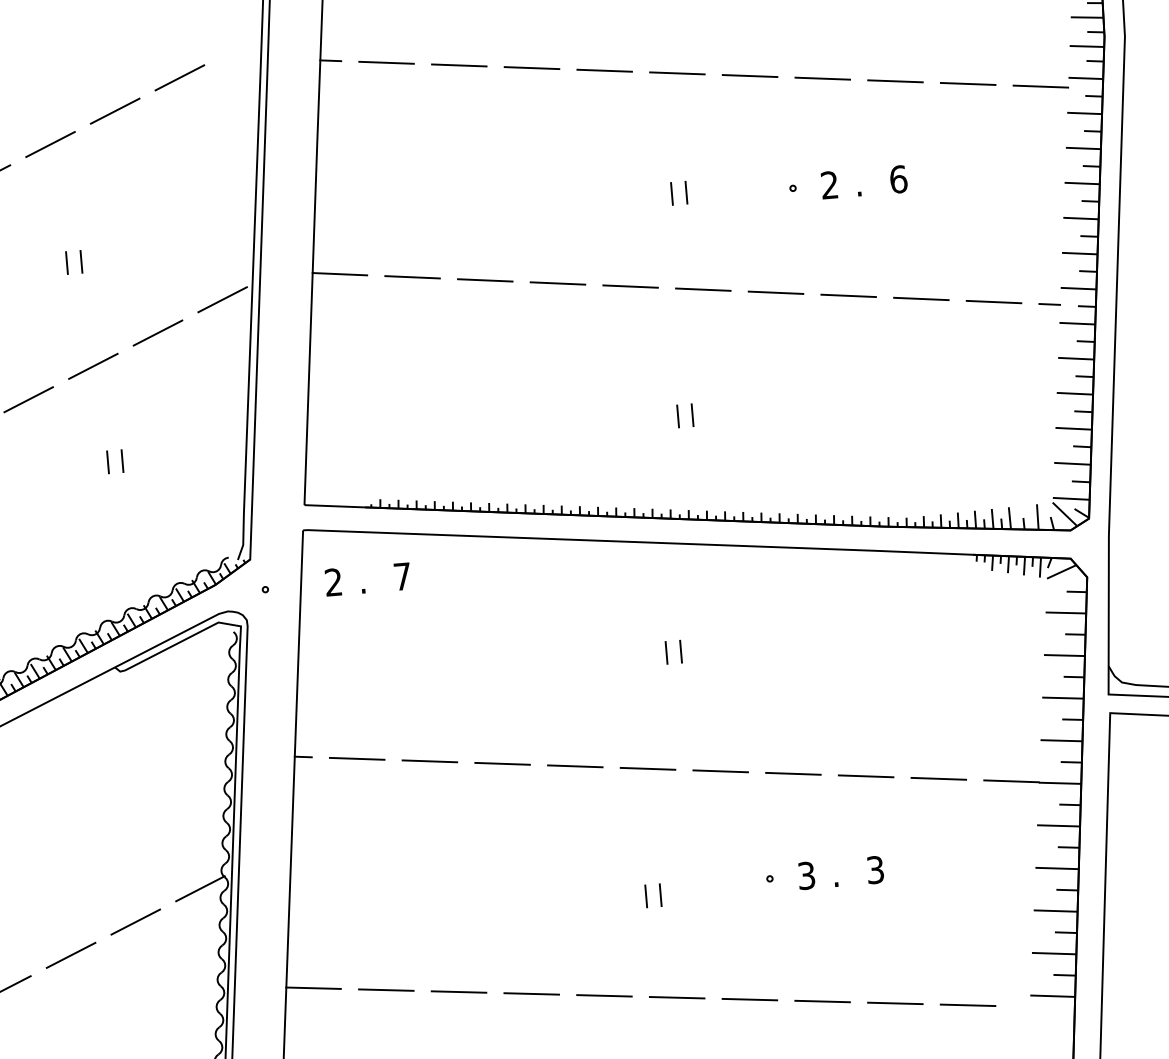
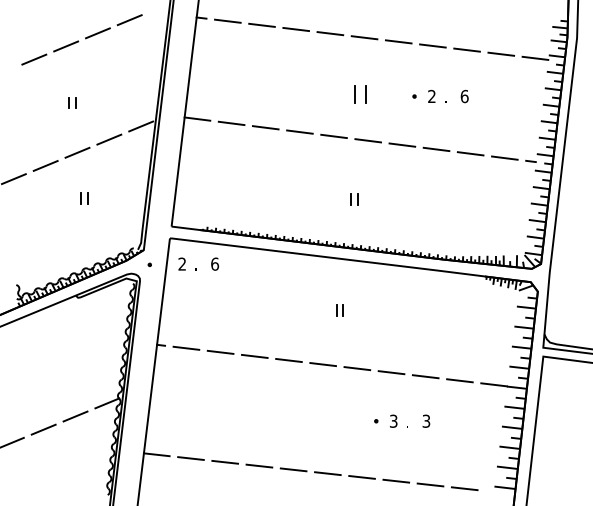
part: (678, 193) -> (360, 94), size x1.6
text: (403, 575) -> (215, 263), 7 -> 6
part: (653, 895) -> (320, 424), removed

